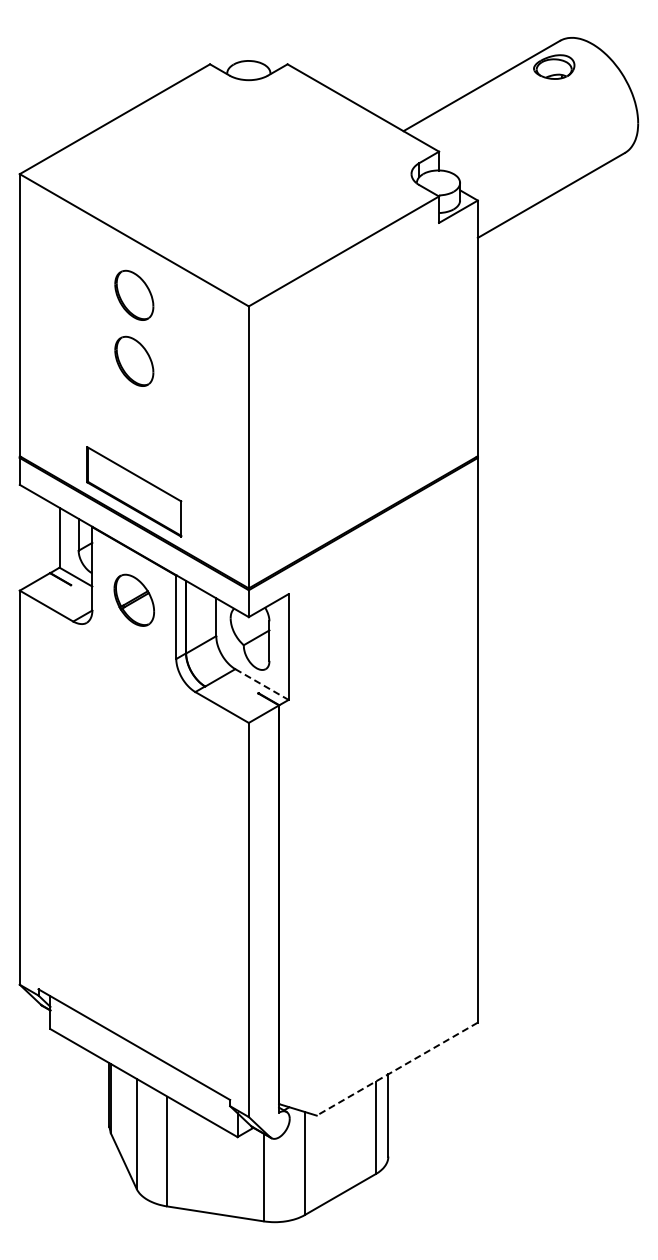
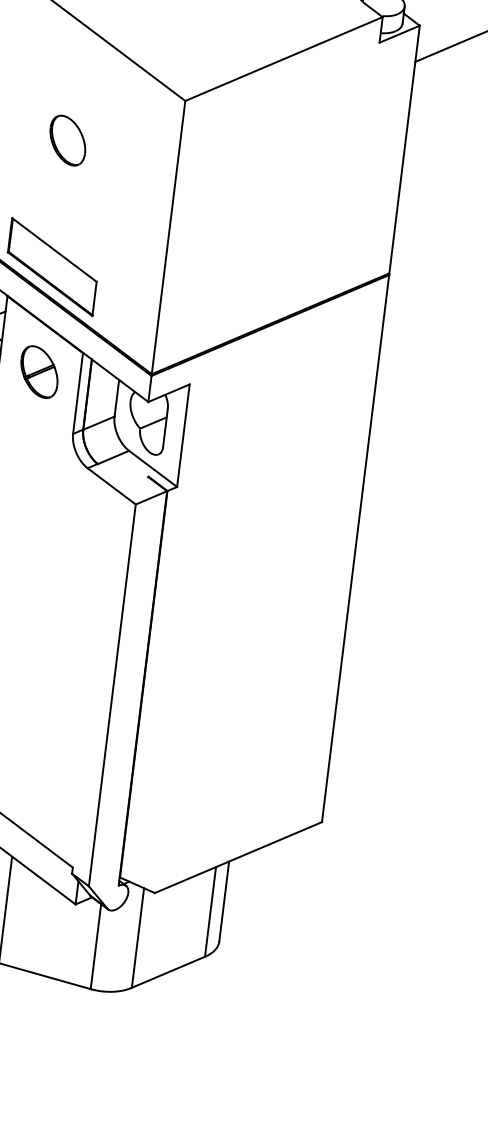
part: (134, 294) -> (75, 75), removed
line: (262, 684) -> (153, 468), dashed -> solid
line: (397, 1069) -> (238, 857), dashed -> solid

